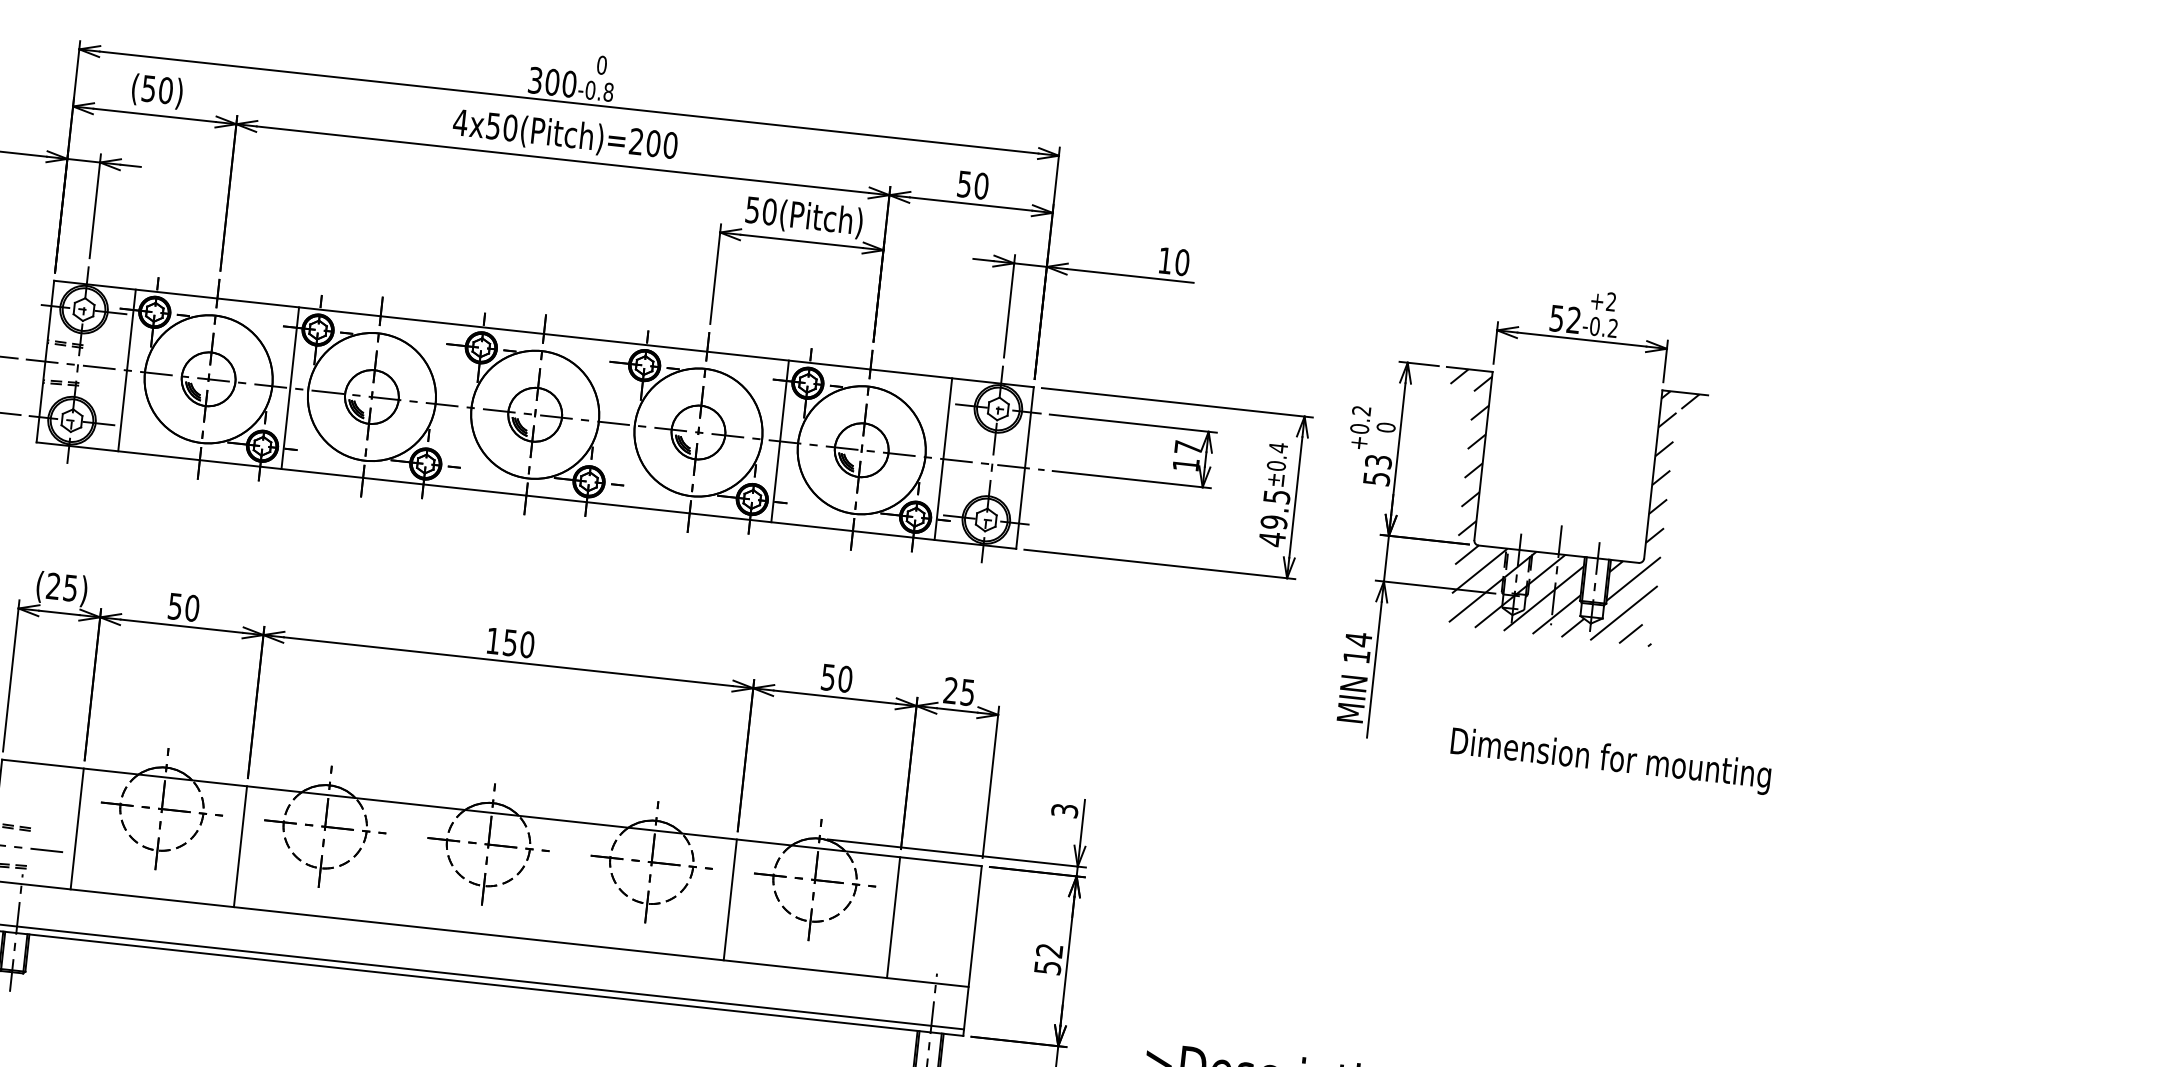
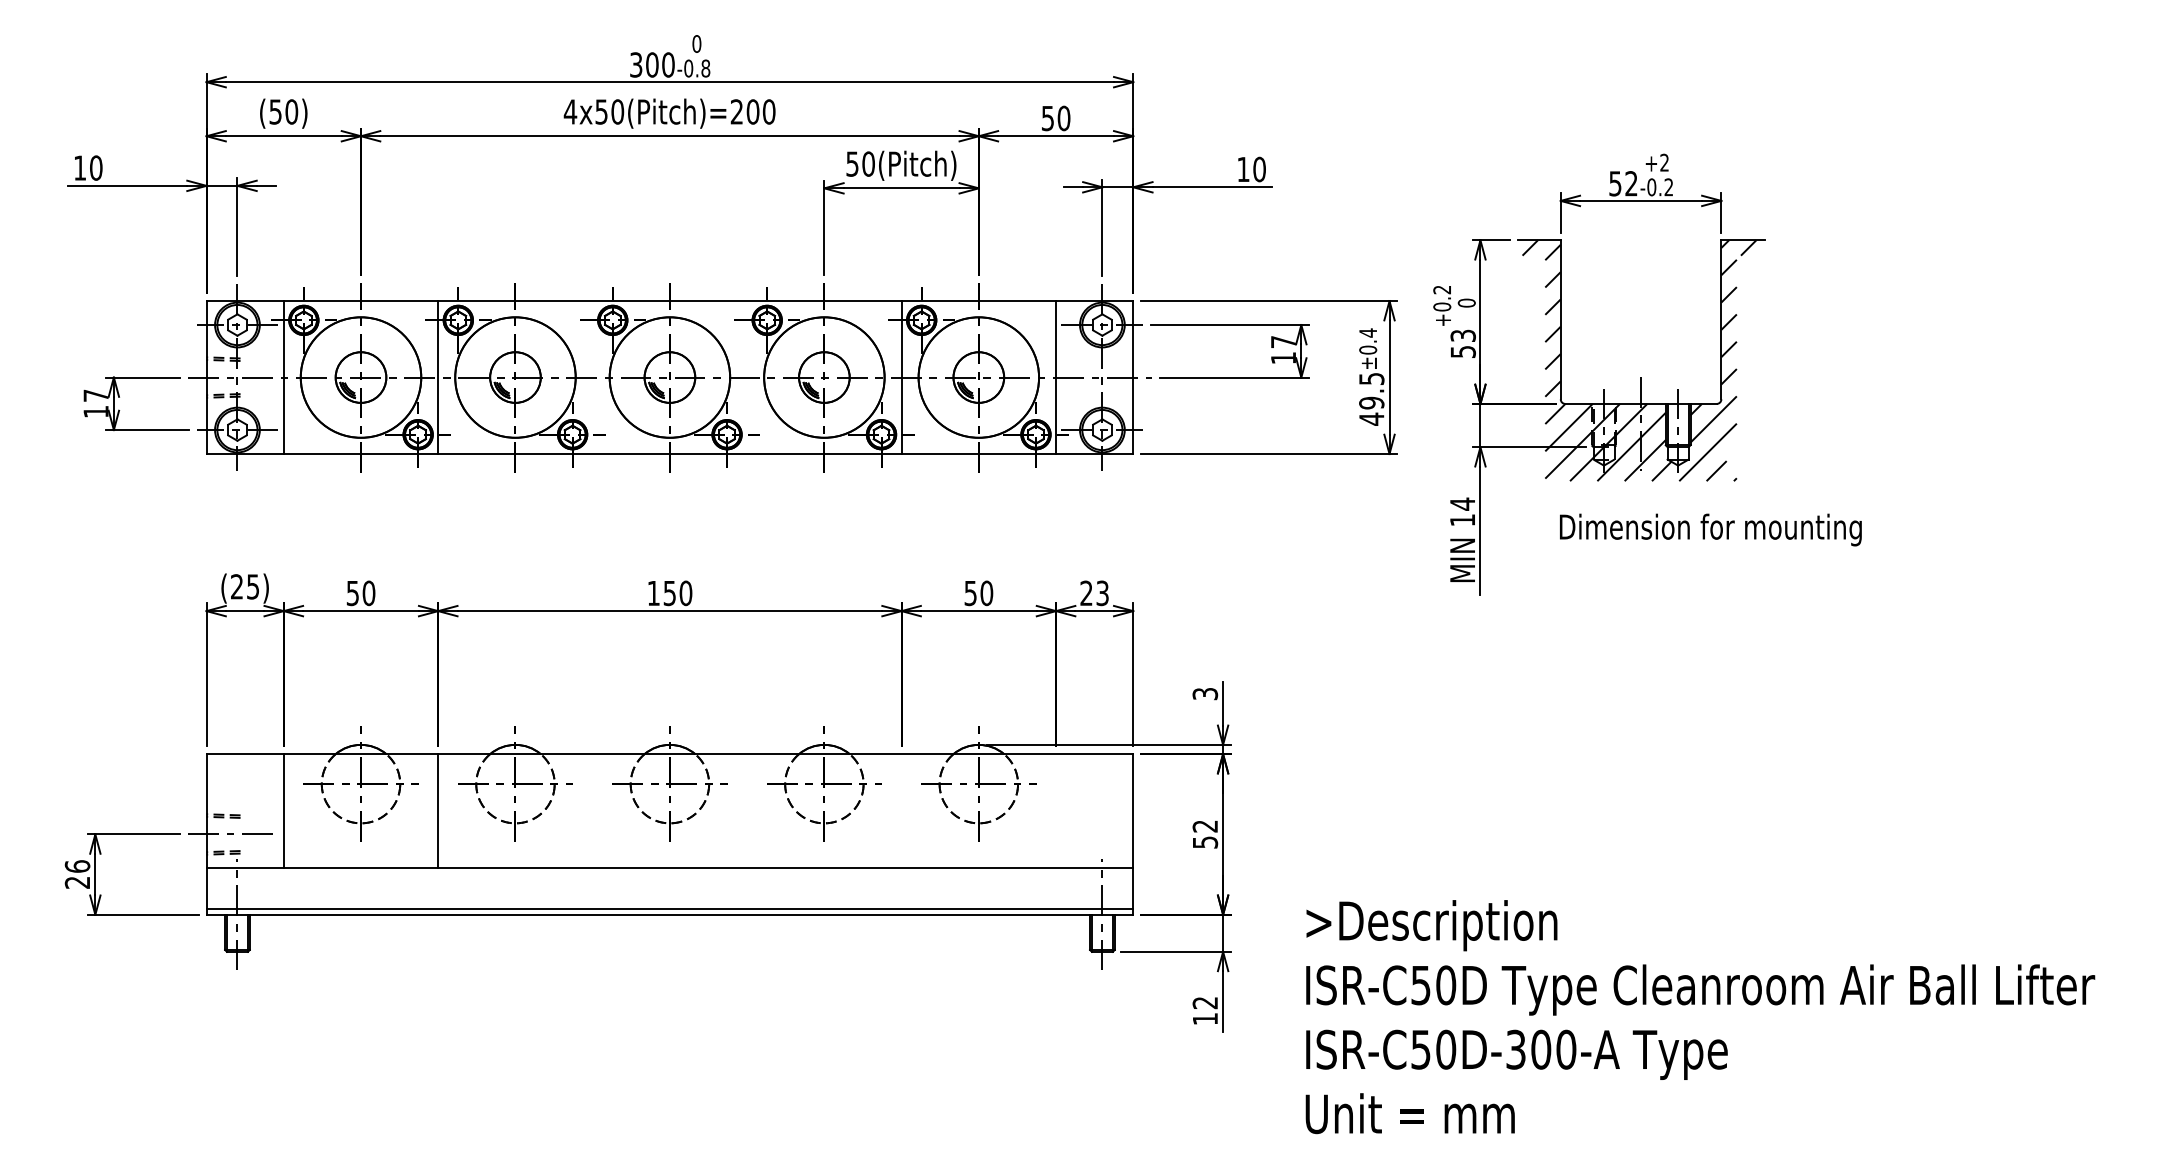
text: (967, 691) -> (1102, 592), 25 -> 23
text: (1610, 760) -> (1710, 529), moved
line: (730, 900) -> (901, 811), removed
line: (894, 917) -> (1056, 811), removed

